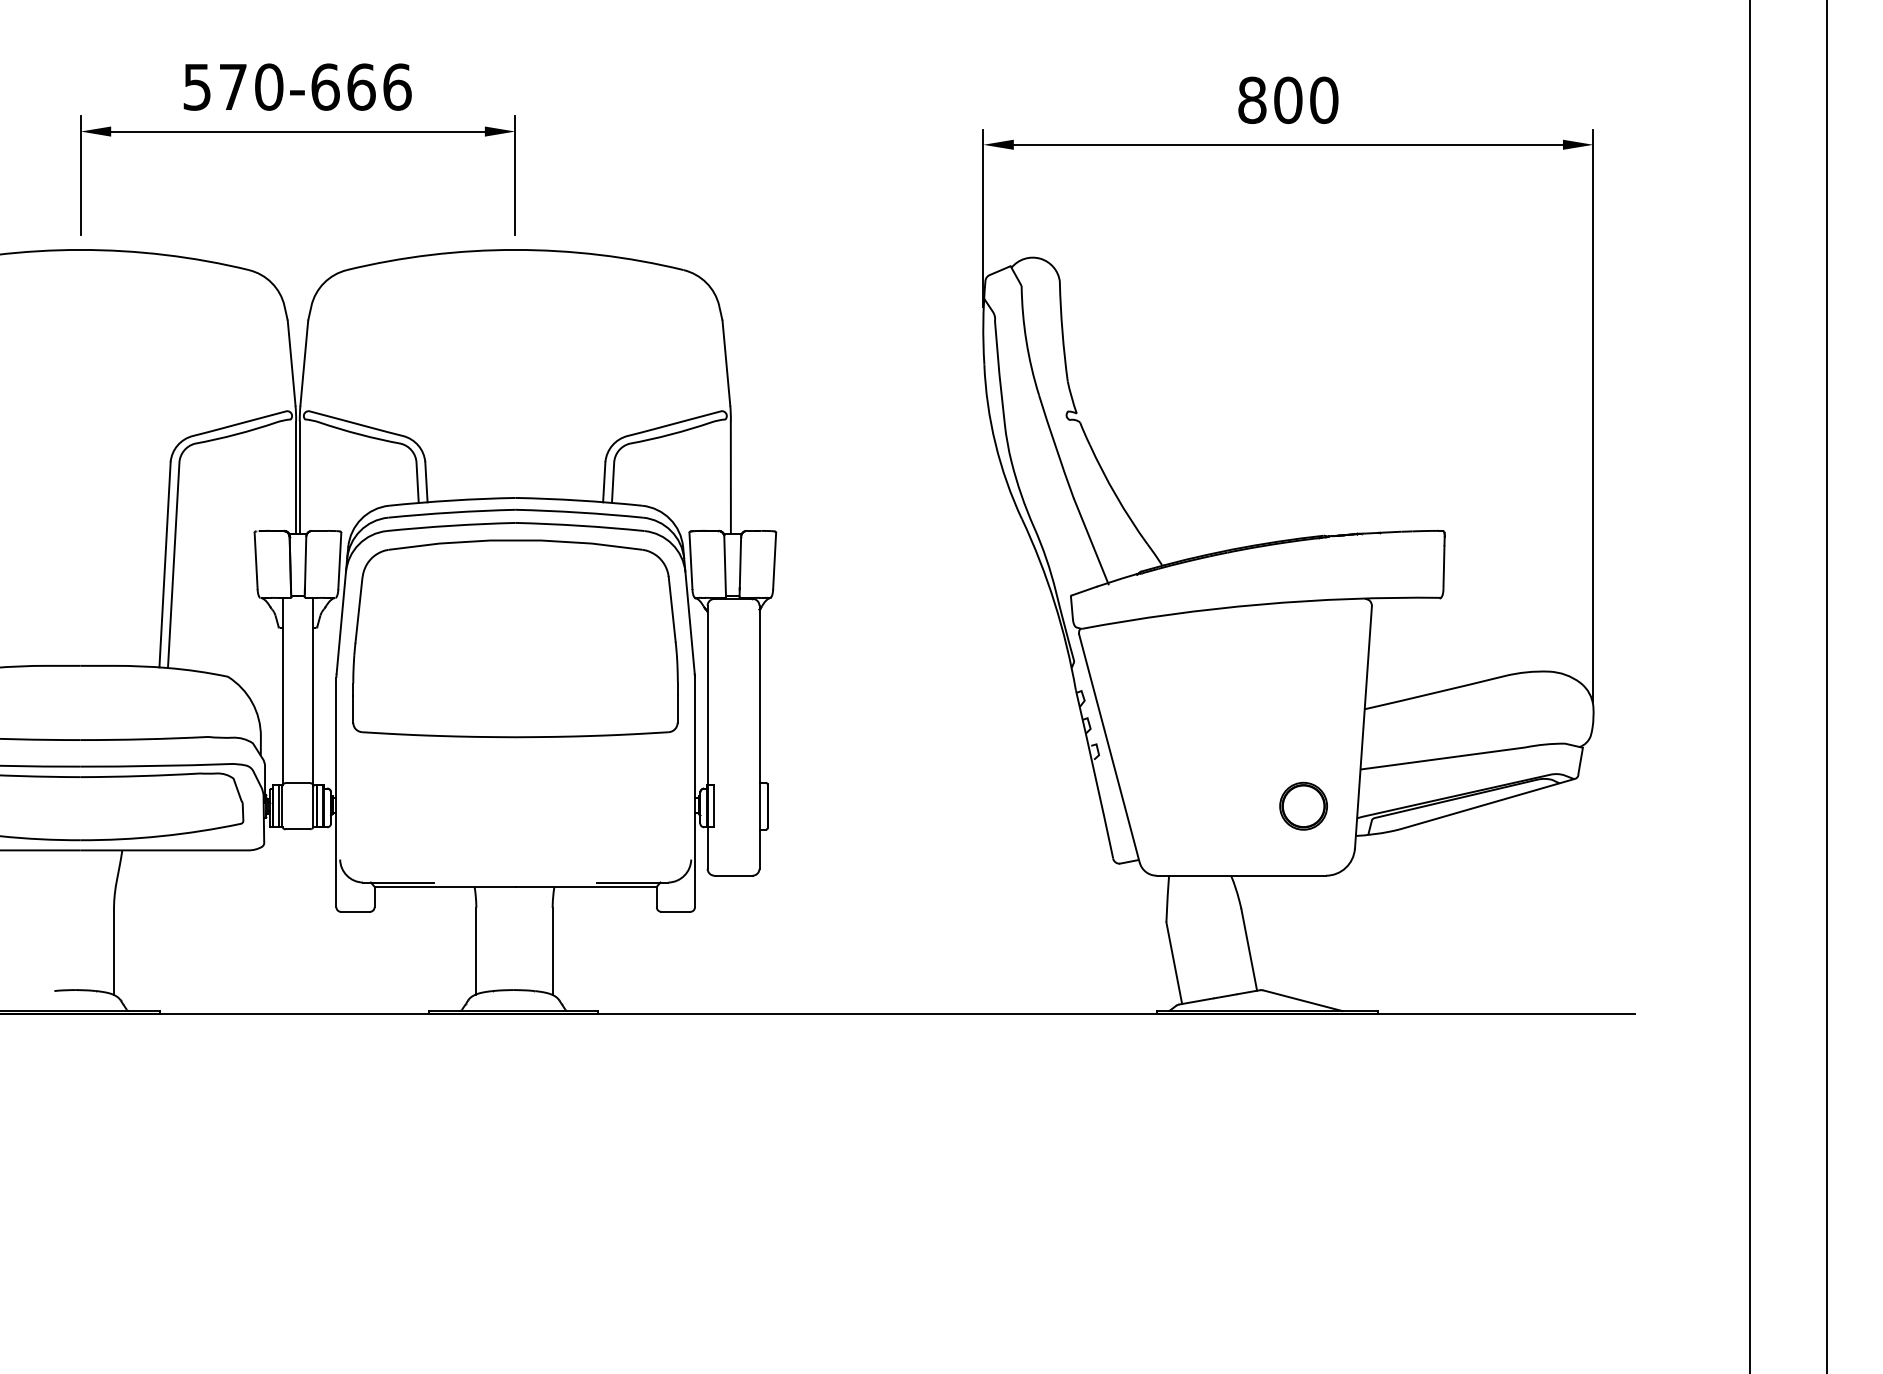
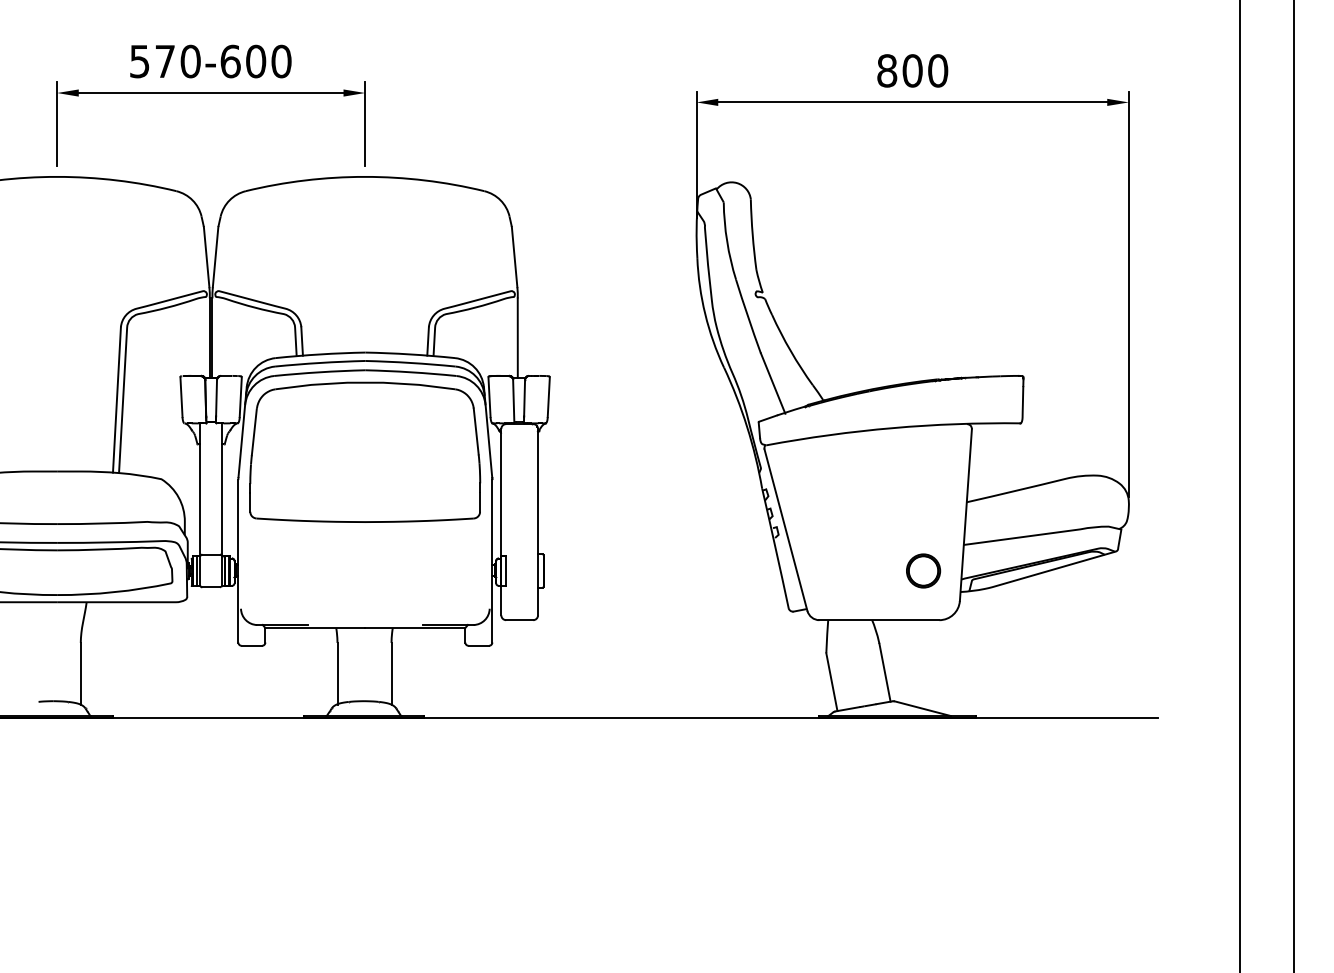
text: (379, 86) -> (268, 61), 570-666 -> 570-600

